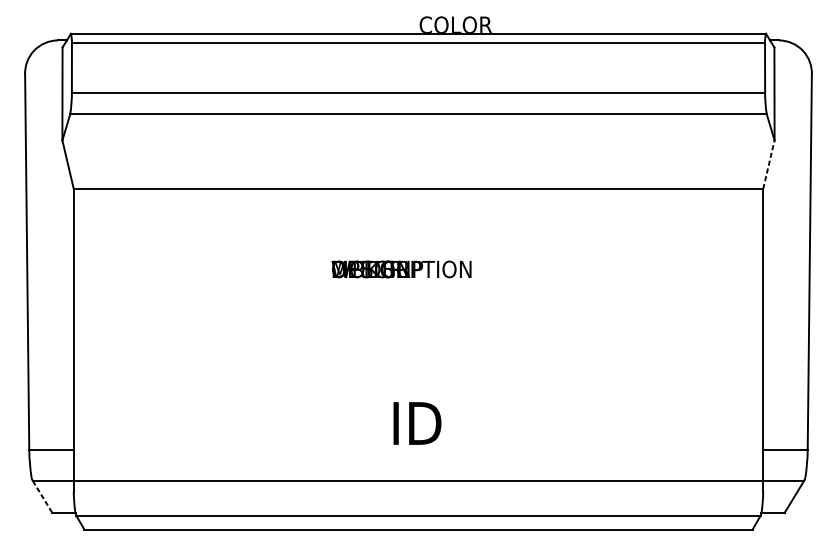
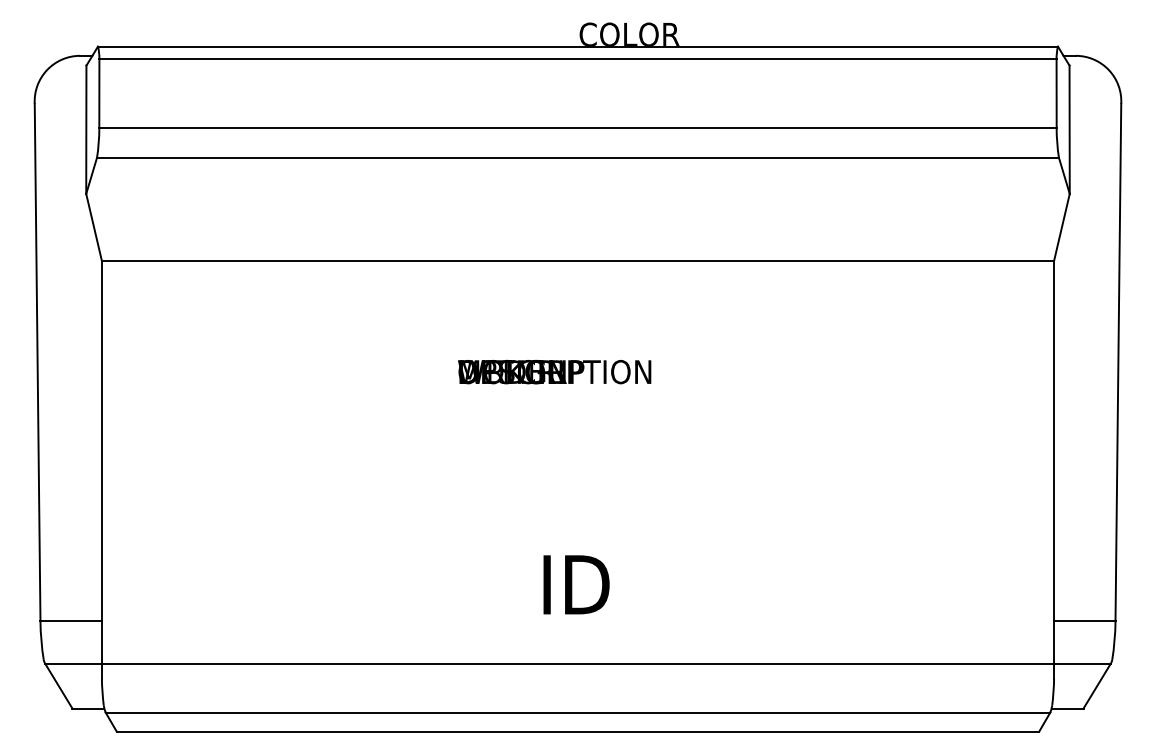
line: (769, 164) -> (1062, 226), dashed -> solid
line: (43, 497) -> (59, 686), dashed -> solid

